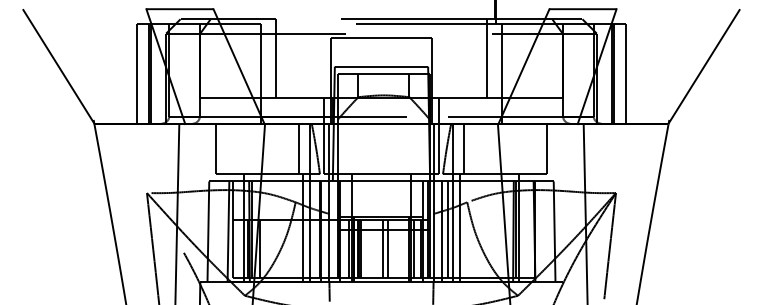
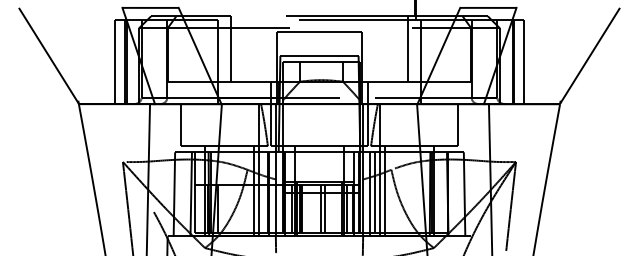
line: (299, 149) -> (250, 125), removed
line: (463, 149) -> (388, 125), removed

